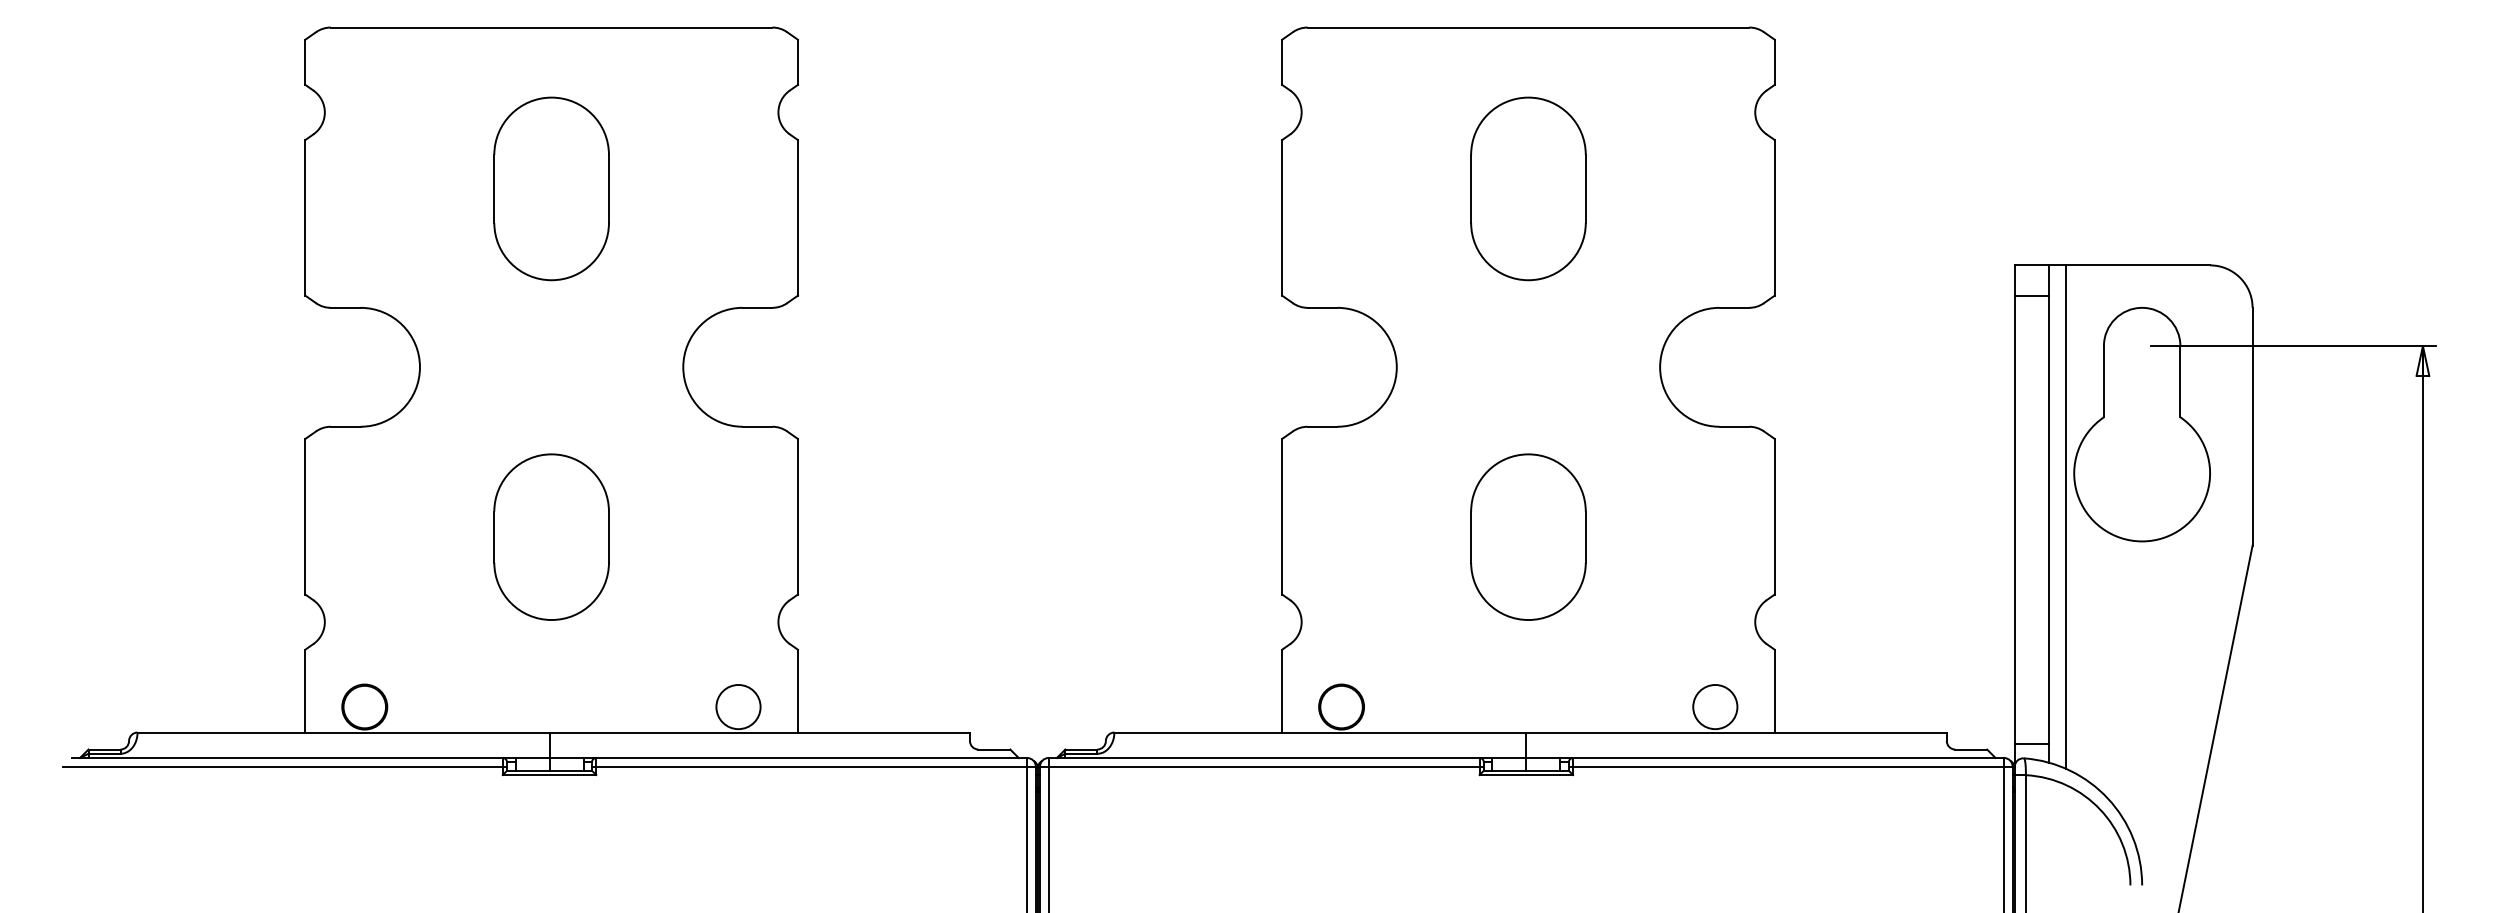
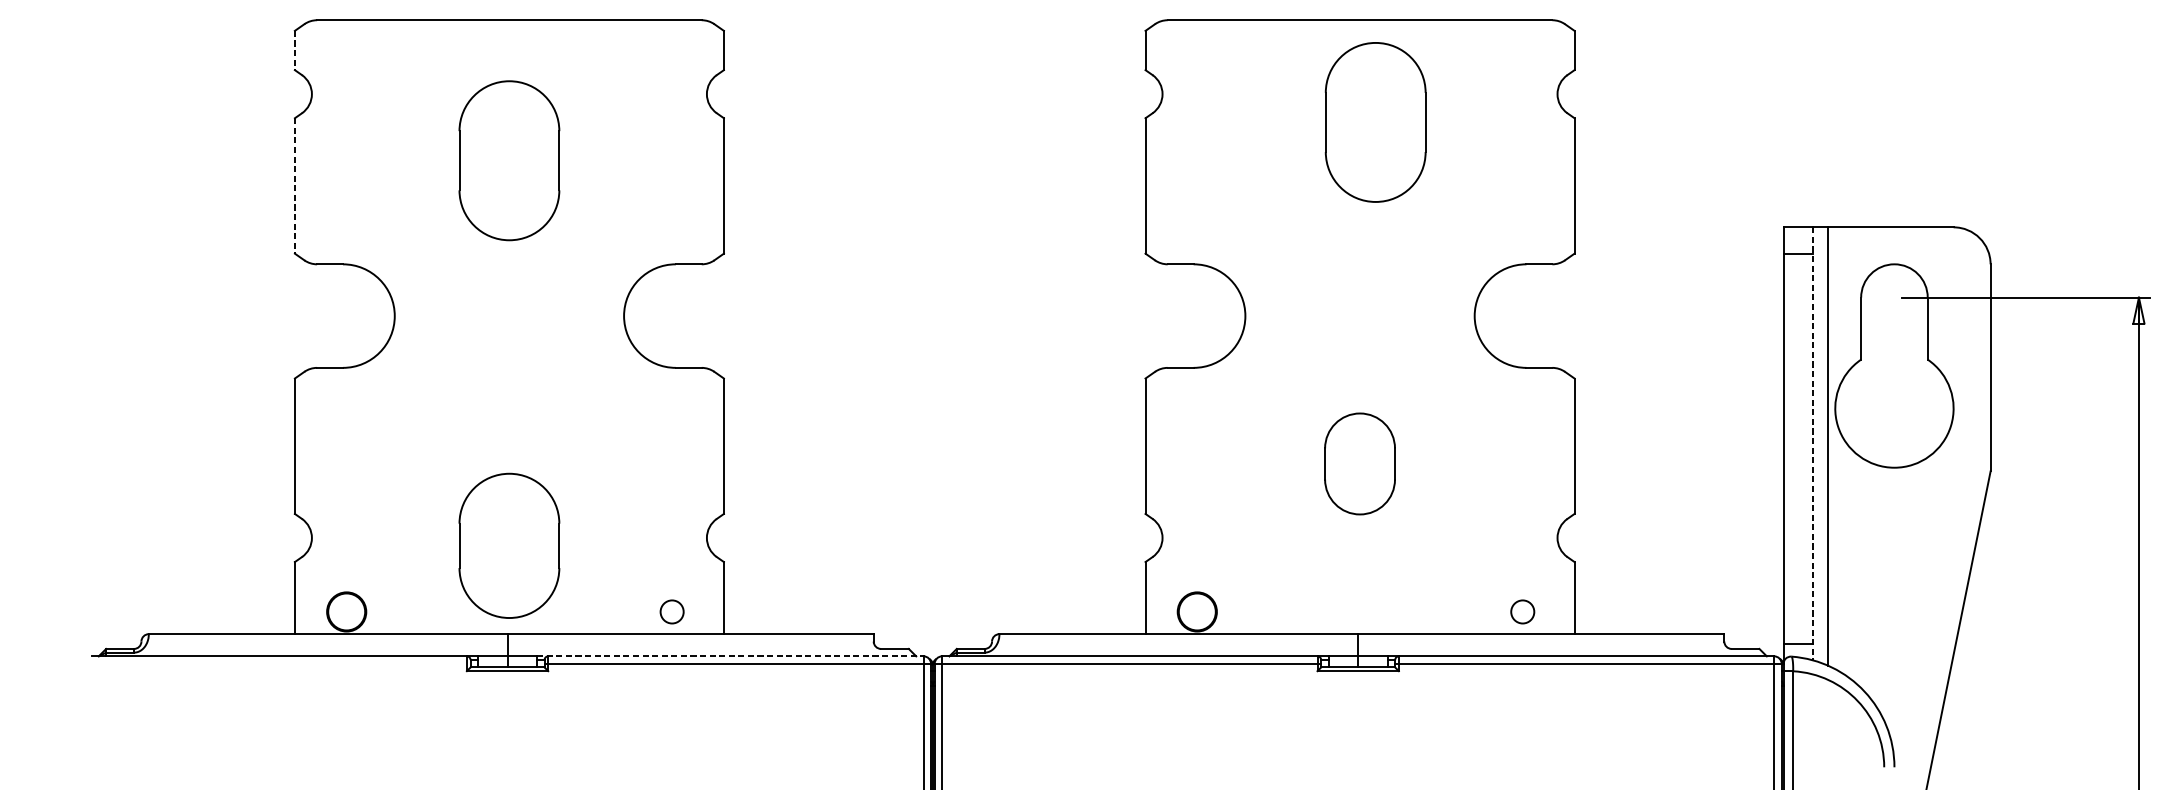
line: (305, 62) -> (295, 50), solid -> dashed
part: (1528, 188) -> (1375, 122), moved
line: (305, 217) -> (295, 185), solid -> dashed
line: (2048, 514) -> (1812, 444), solid -> dashed
part: (551, 536) -> (509, 545), moved
part: (1528, 536) -> (1360, 463), size x0.7
circle: (738, 706) -> (672, 611), size x0.6
circle: (1715, 706) -> (1522, 611), size x0.6
line: (805, 758) -> (730, 656), solid -> dashed
line: (285, 766) -> (277, 663), removed

